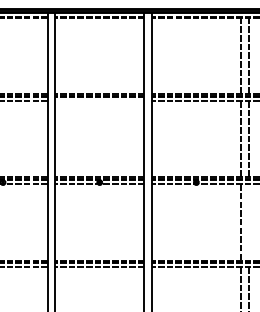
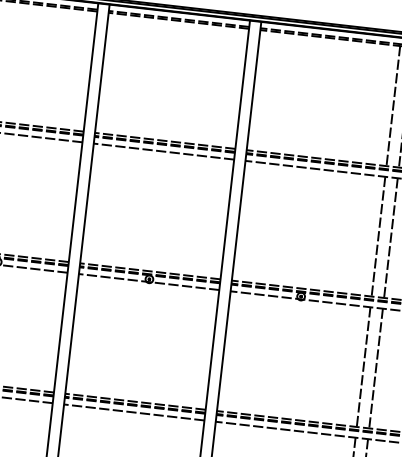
line: (99, 101) -> (163, 152), added
line: (248, 222) -> (375, 368), added

